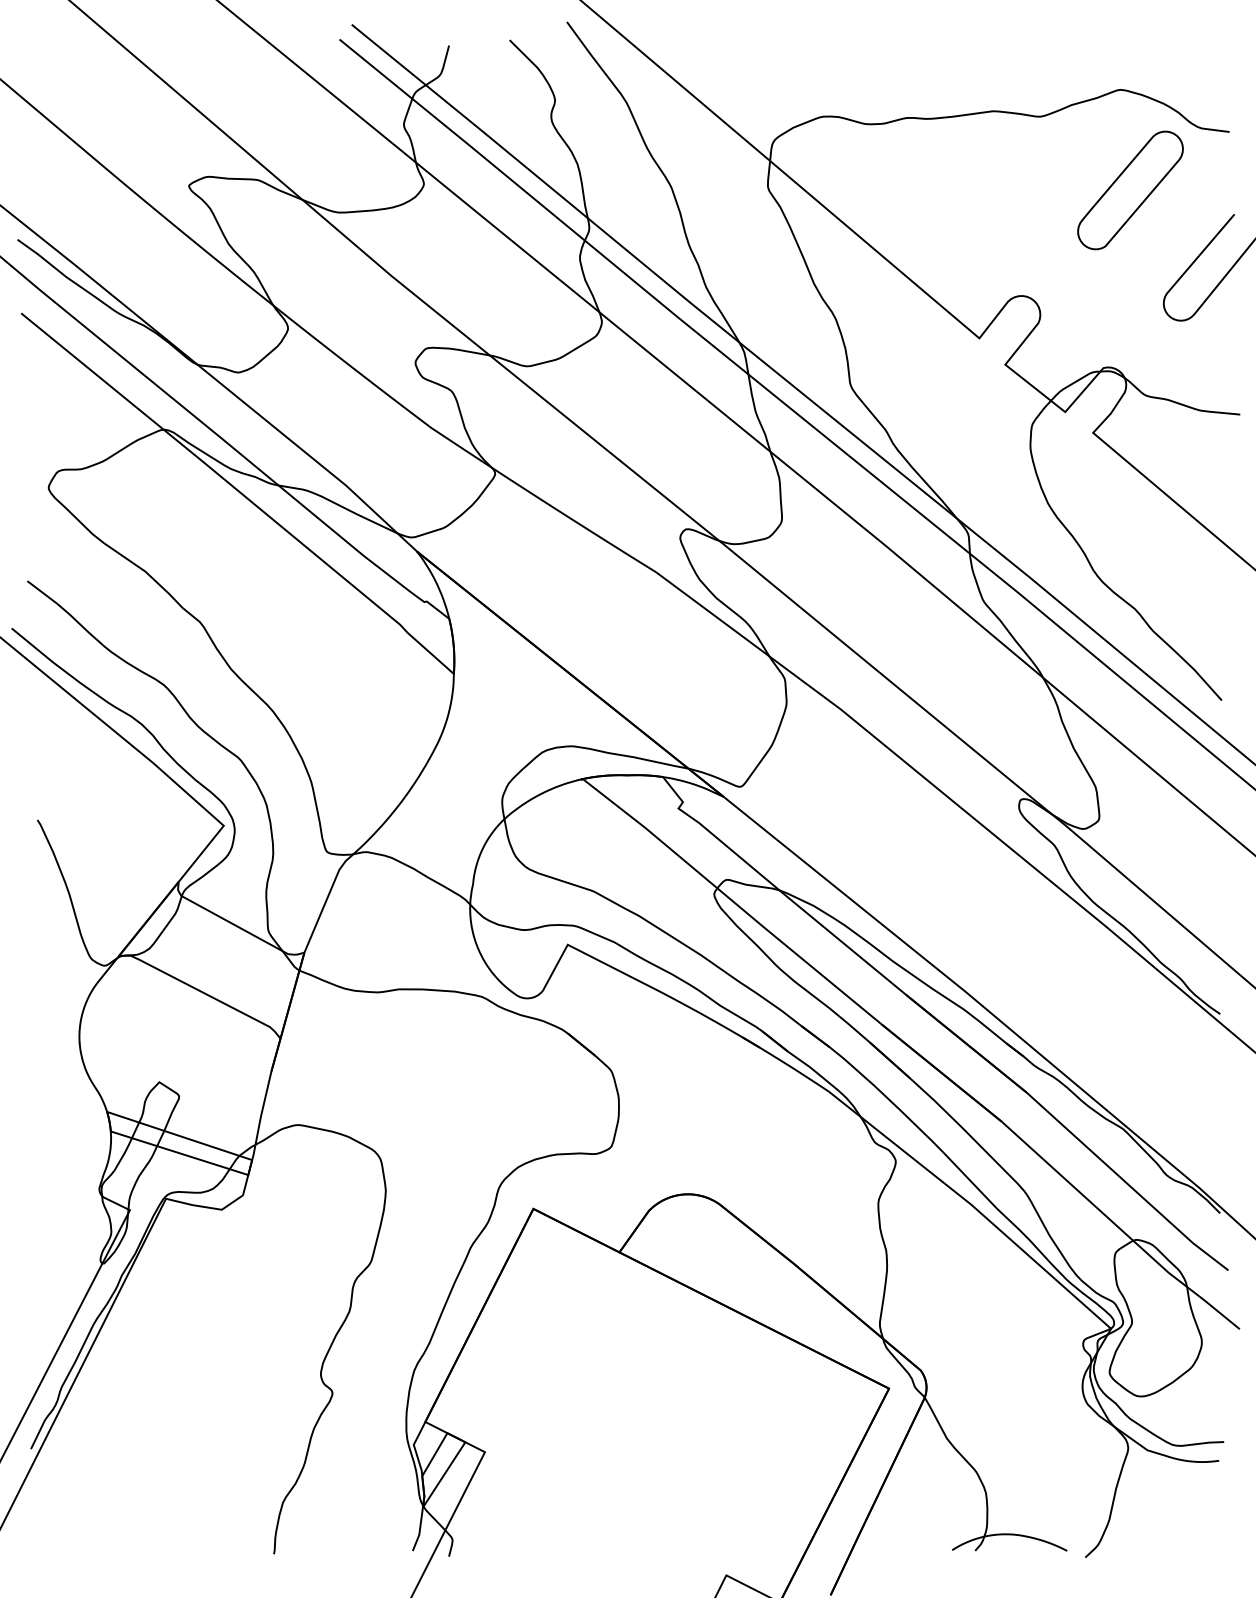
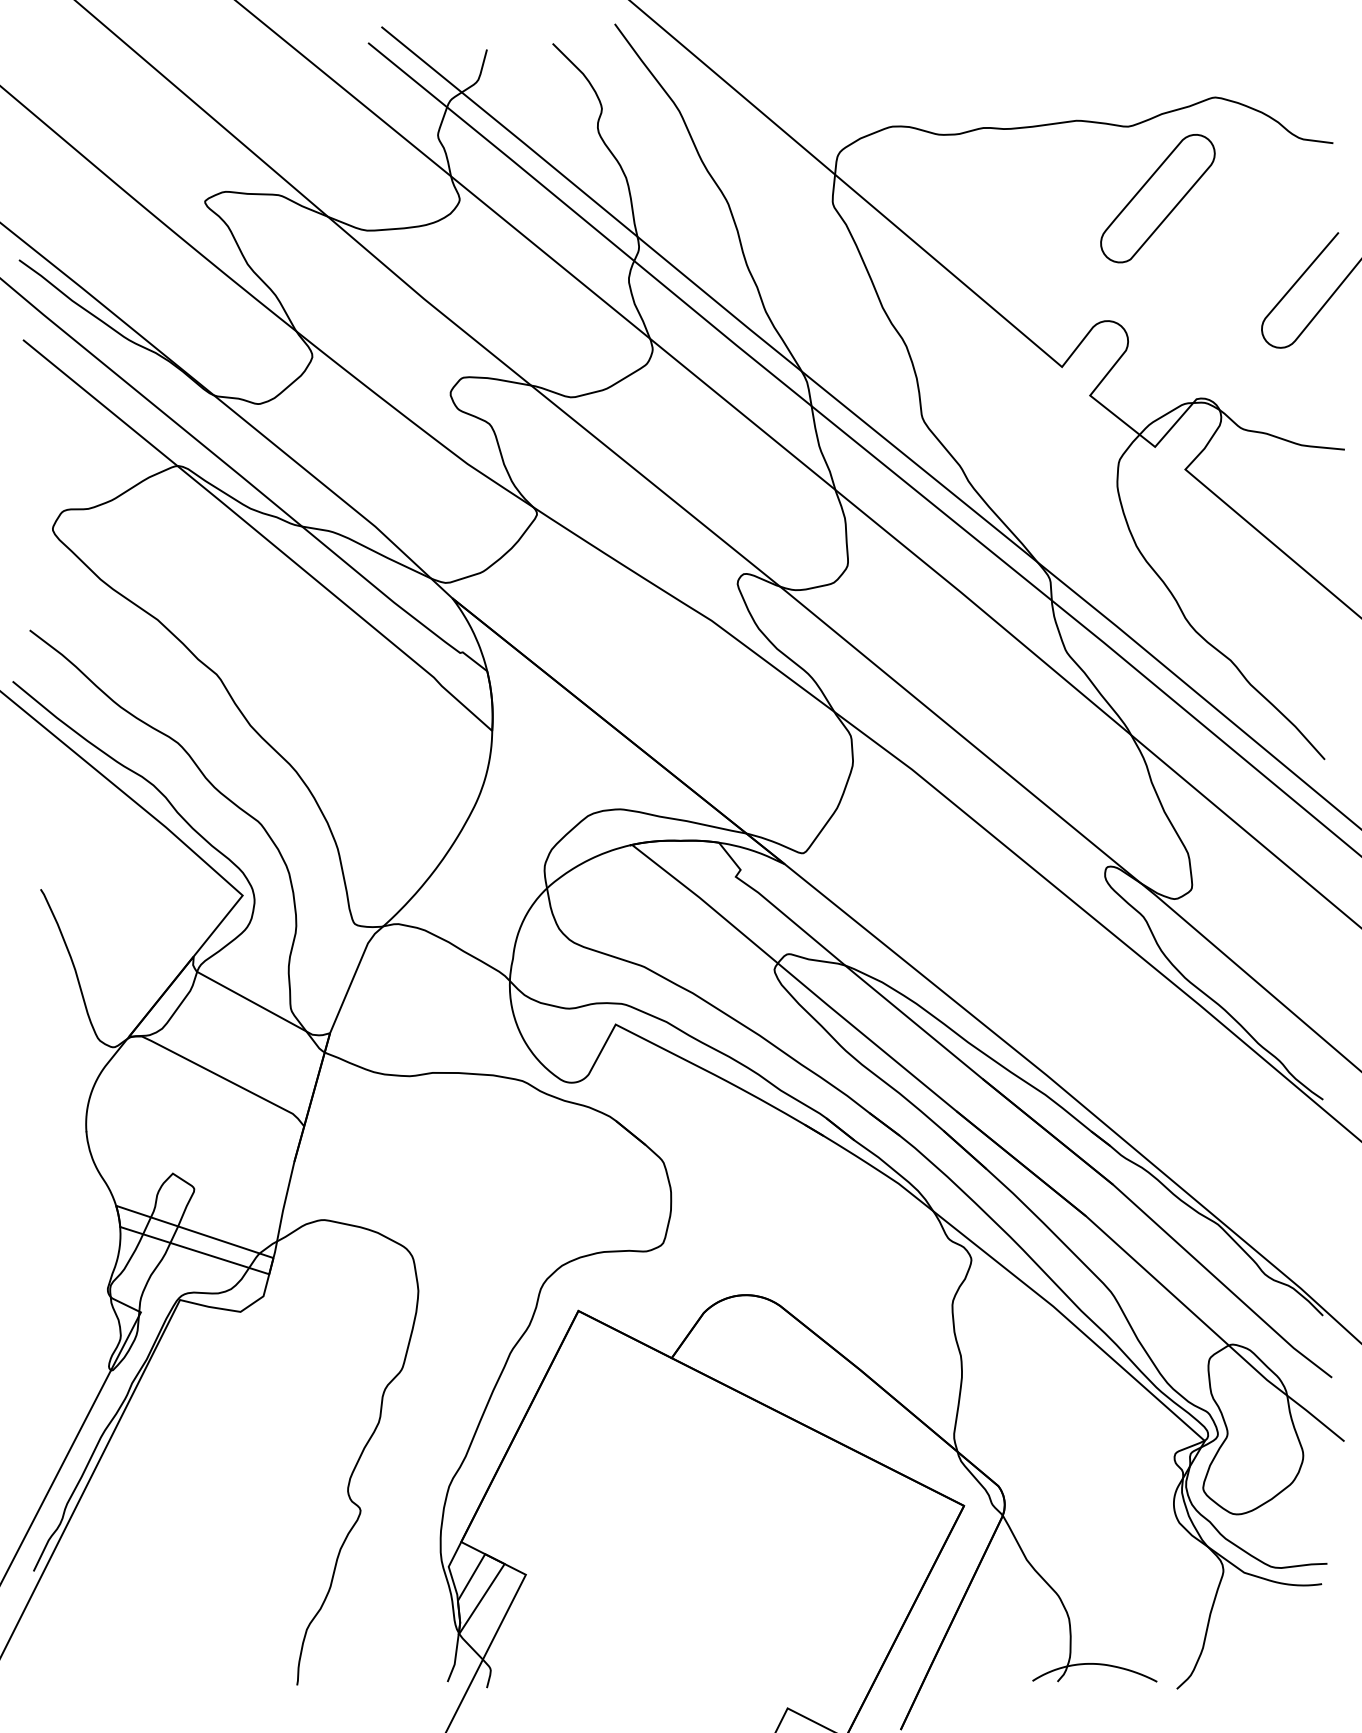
part: (1130, 190) -> (1157, 198), moved

